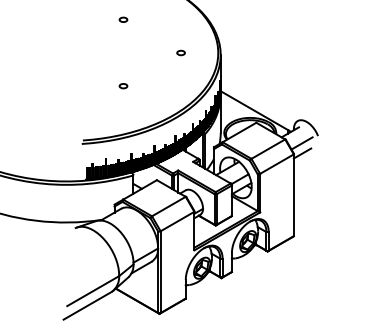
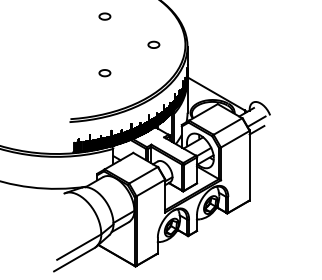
part: (123, 19) -> (104, 16), size x1.67
part: (180, 52) -> (153, 44), size x1.67
part: (123, 85) -> (104, 72), size x1.67

